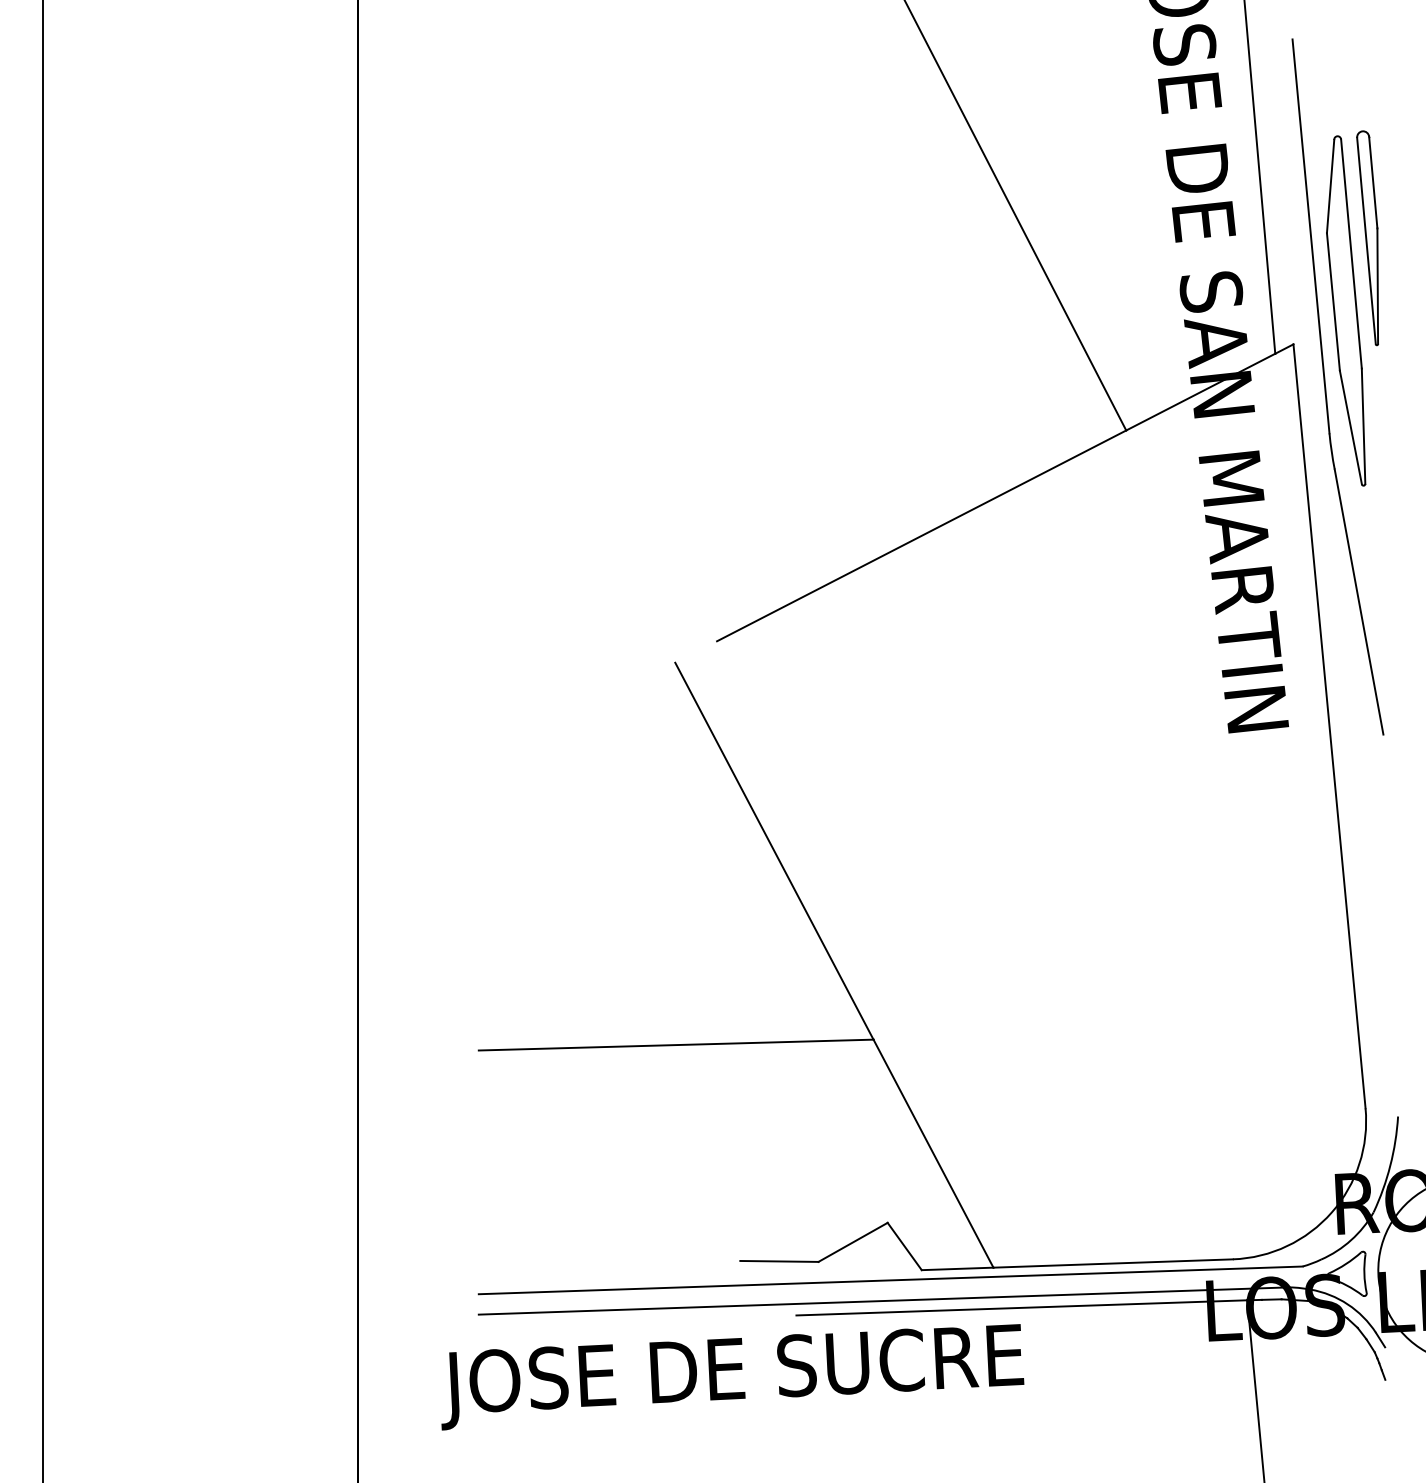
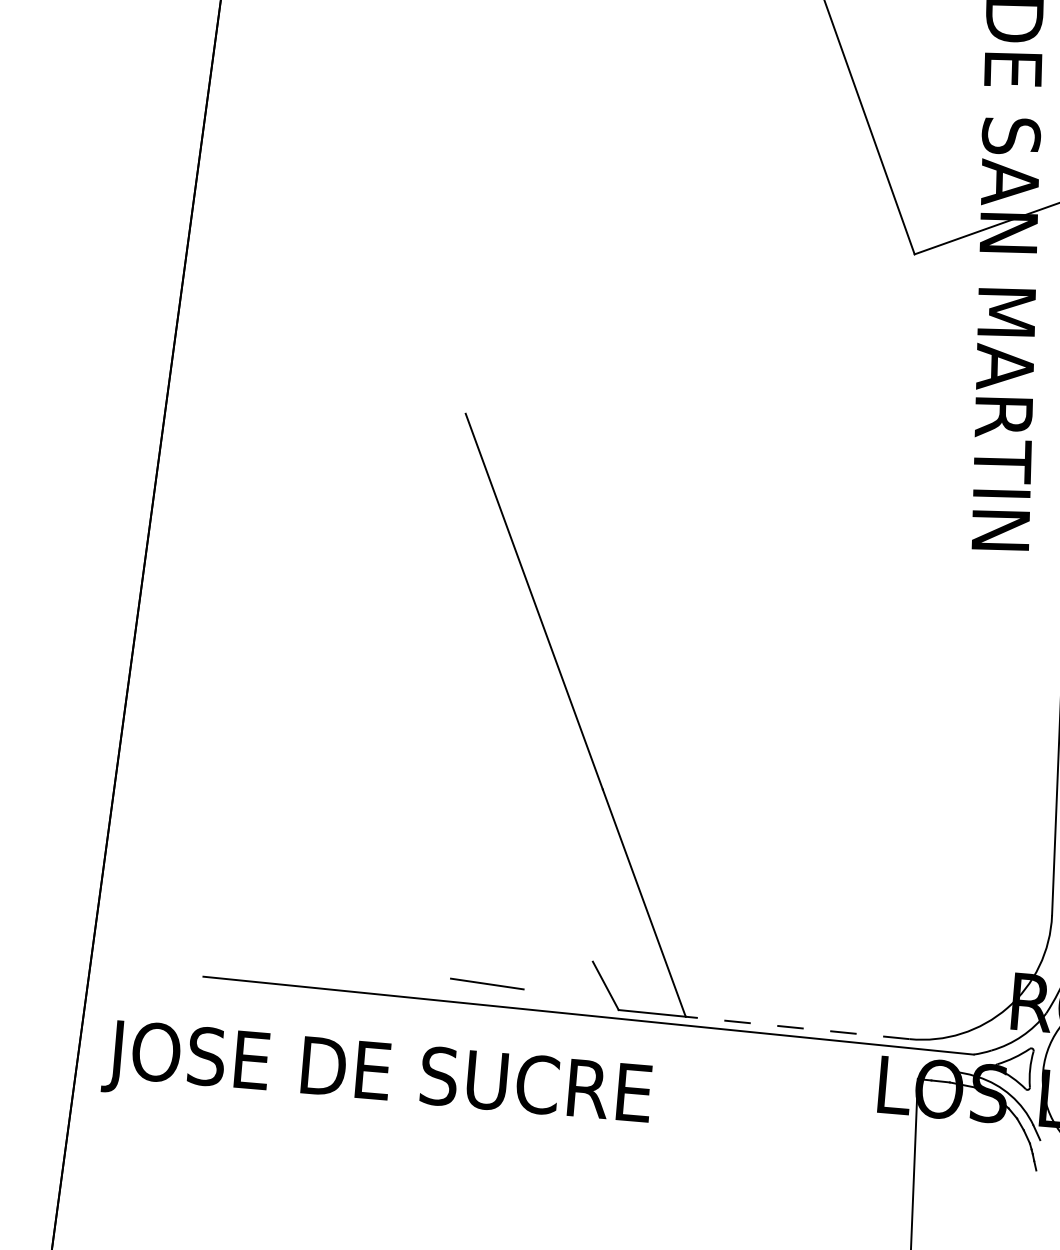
line: (921, 535) -> (710, 326), removed
line: (675, 1044) -> (417, 769), removed
line: (852, 1241) -> (557, 974), removed
line: (1113, 1263) -> (797, 1027), solid -> dashed
line: (880, 1300) -> (576, 1033), removed
line: (1021, 1307) -> (706, 1057), removed
text: (732, 1377) -> (377, 1079), moved

